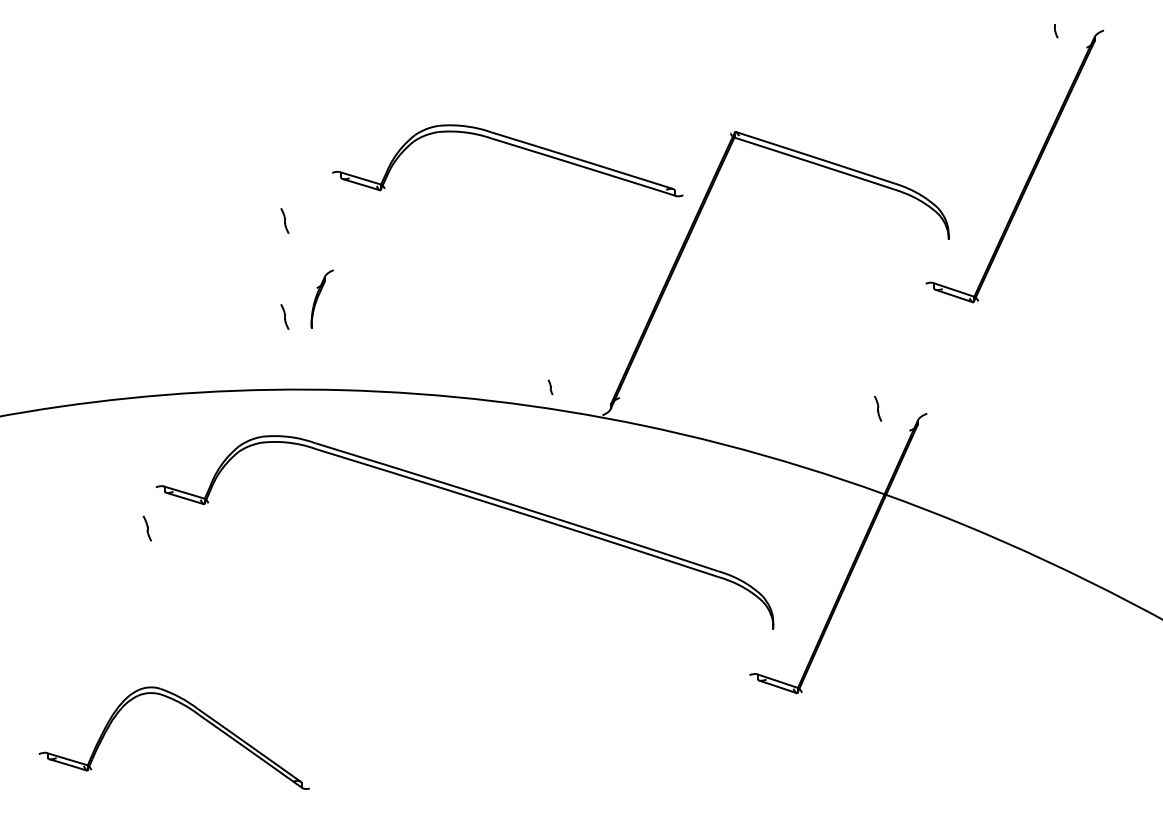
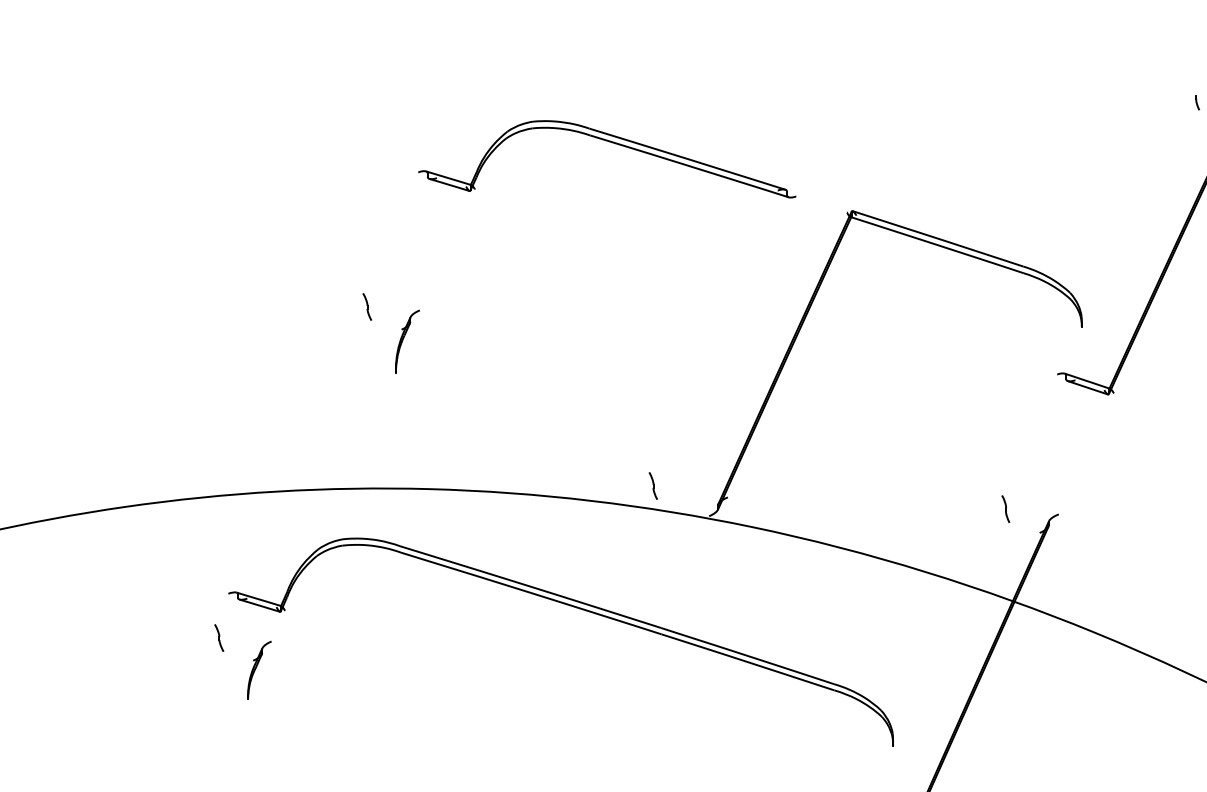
part: (513, 146) -> (613, 143), moved
part: (321, 298) -> (406, 340), moved
part: (284, 316) -> (366, 409), removed
part: (550, 387) -> (653, 486), size x1.67
part: (184, 558) -> (259, 670), added

